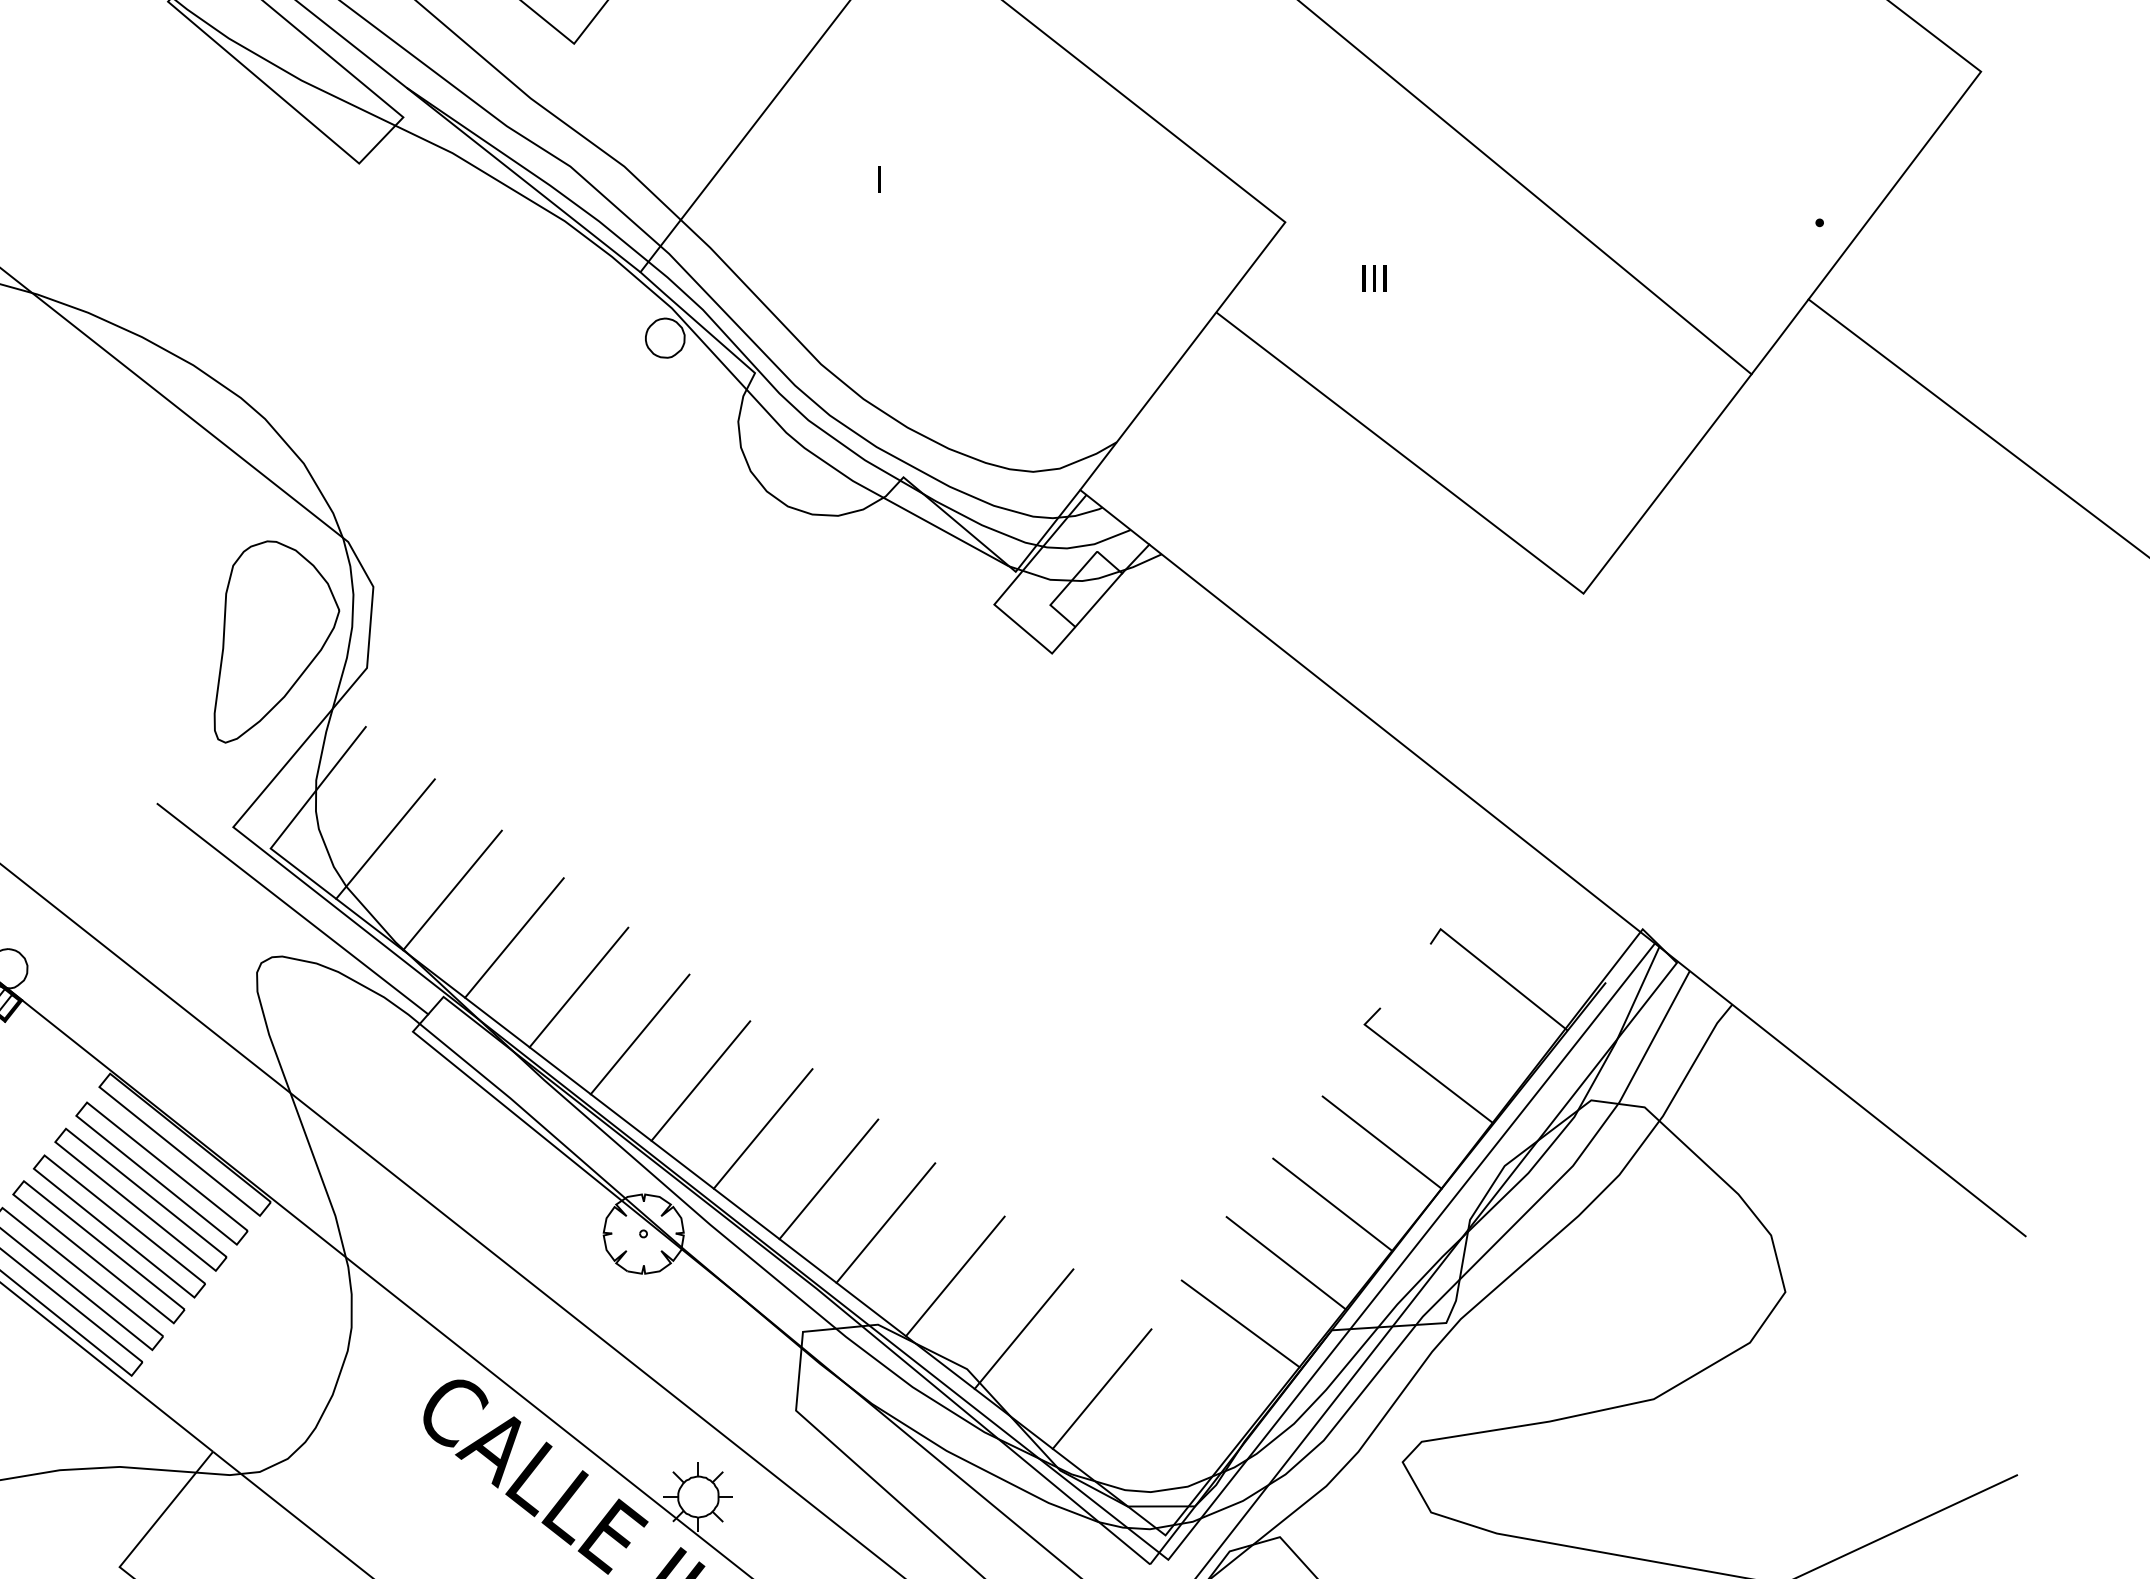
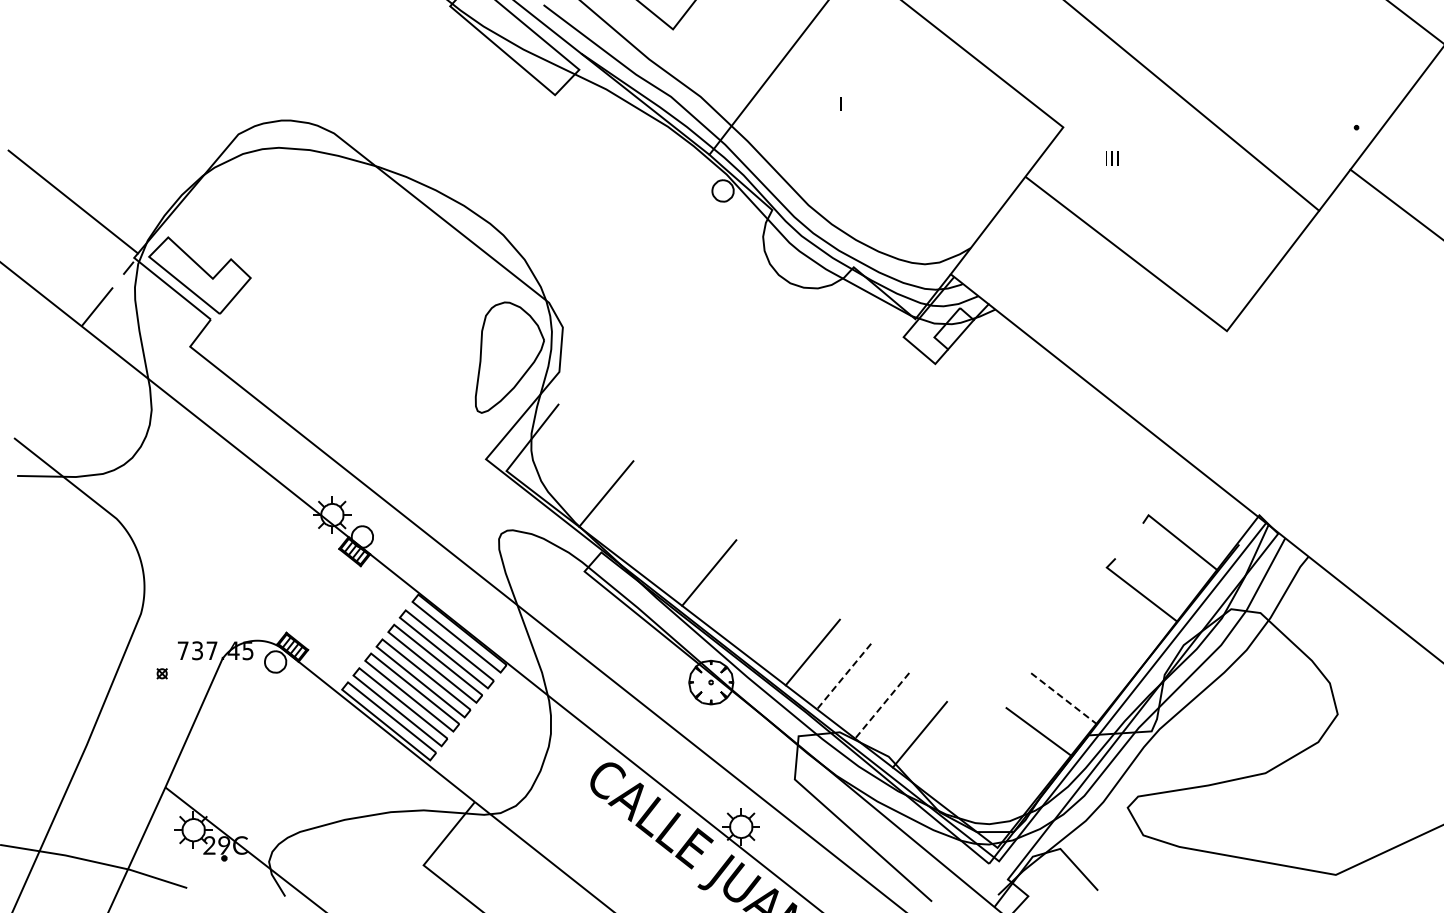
line: (385, 838) -> (569, 465), removed
line: (292, 909) -> (518, 504), removed
line: (514, 936) -> (640, 519), removed
line: (578, 987) -> (675, 547), removed
line: (700, 1080) -> (742, 598), removed
line: (762, 1128) -> (776, 624), removed
line: (1382, 1142) -> (1116, 632), removed
line: (1333, 1204) -> (1089, 666), removed
line: (886, 1222) -> (844, 676), solid -> dashed
line: (1287, 1263) -> (1064, 698), solid -> dashed
line: (955, 1275) -> (882, 705), solid -> dashed
line: (1101, 1388) -> (962, 767), removed

